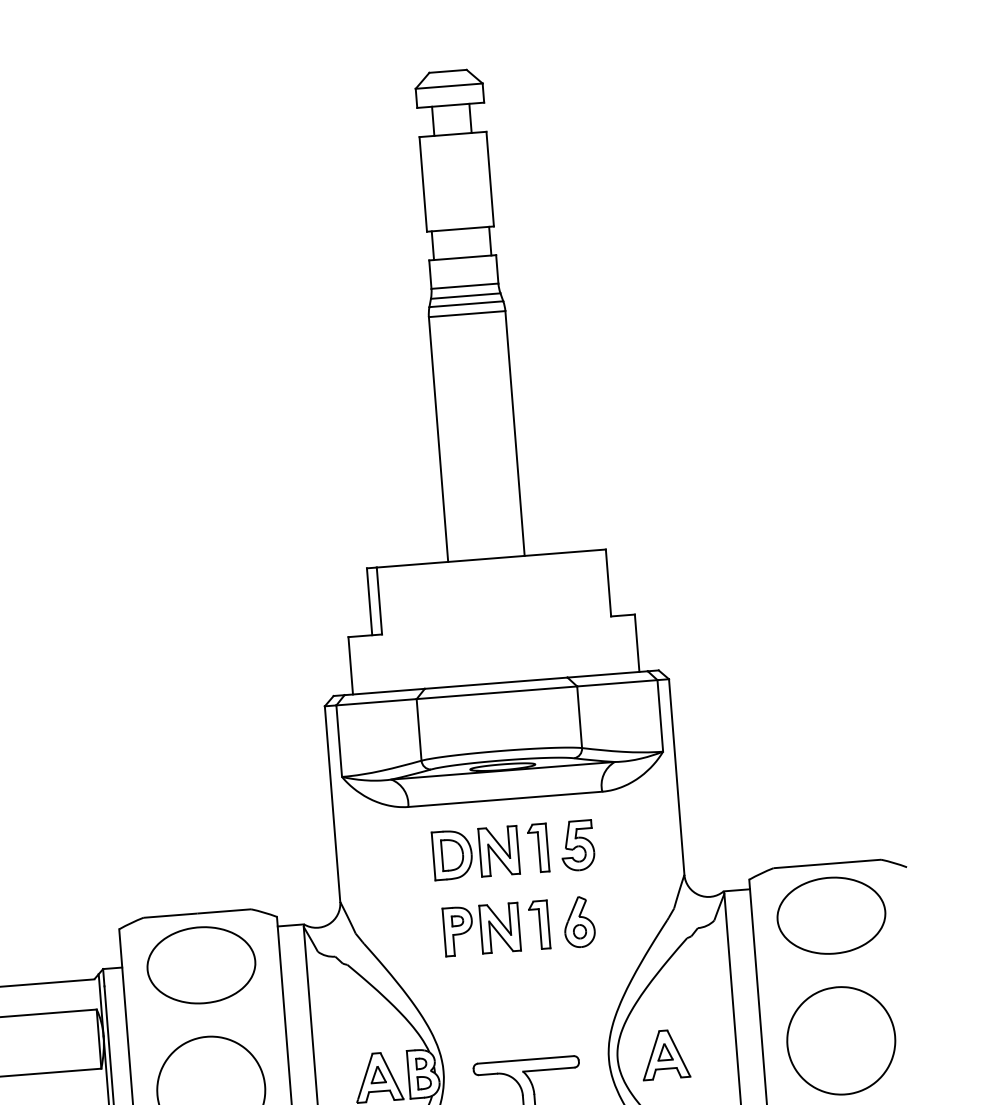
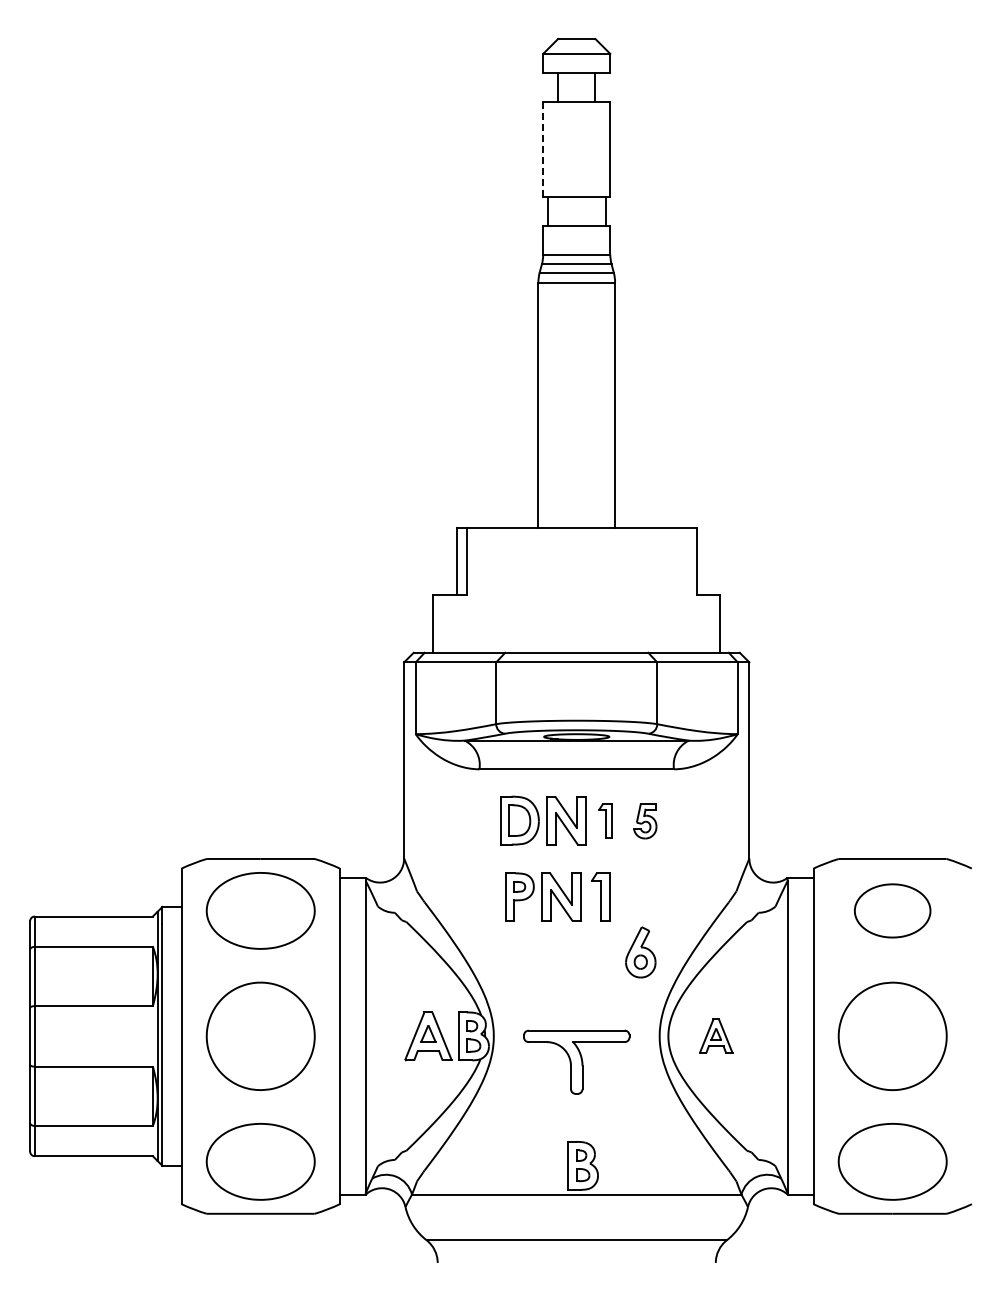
line: (423, 185) -> (543, 150), solid -> dashed
part: (577, 846) -> (645, 821), size x0.7
part: (538, 848) -> (605, 820), size x0.7
part: (831, 915) -> (892, 910), size x0.7
part: (578, 922) -> (640, 952), moved
part: (665, 1053) -> (716, 1035), size x0.7

